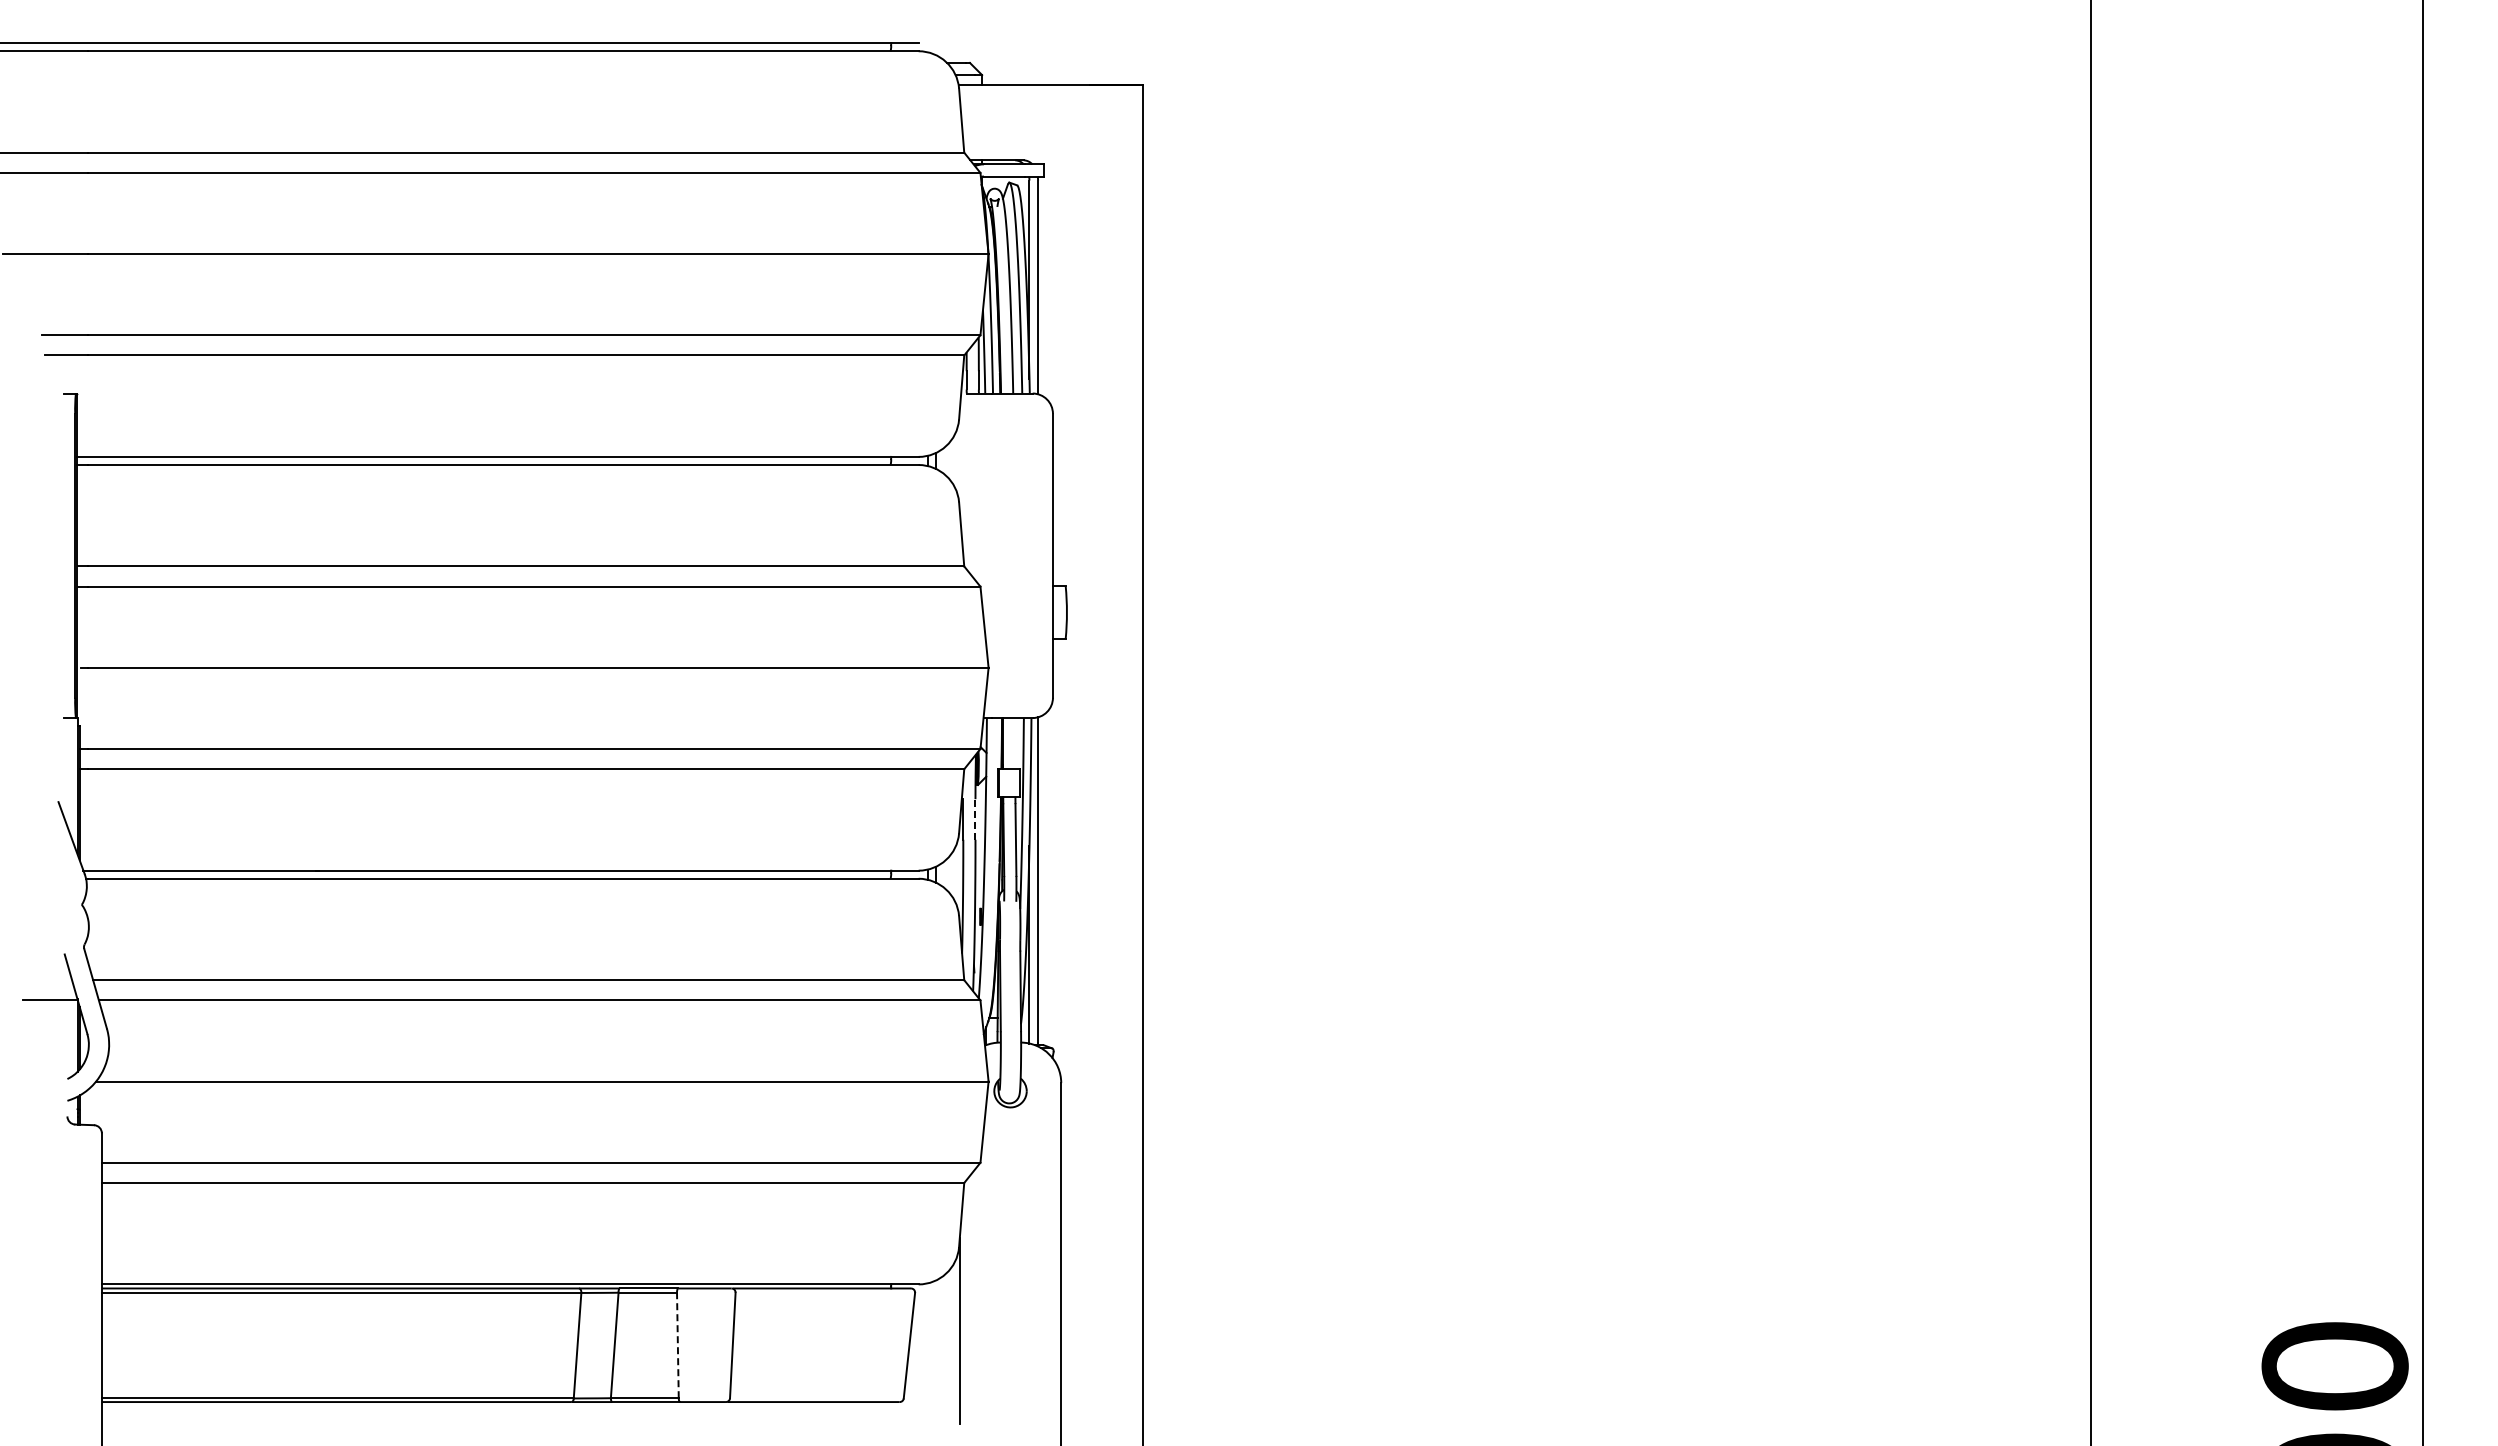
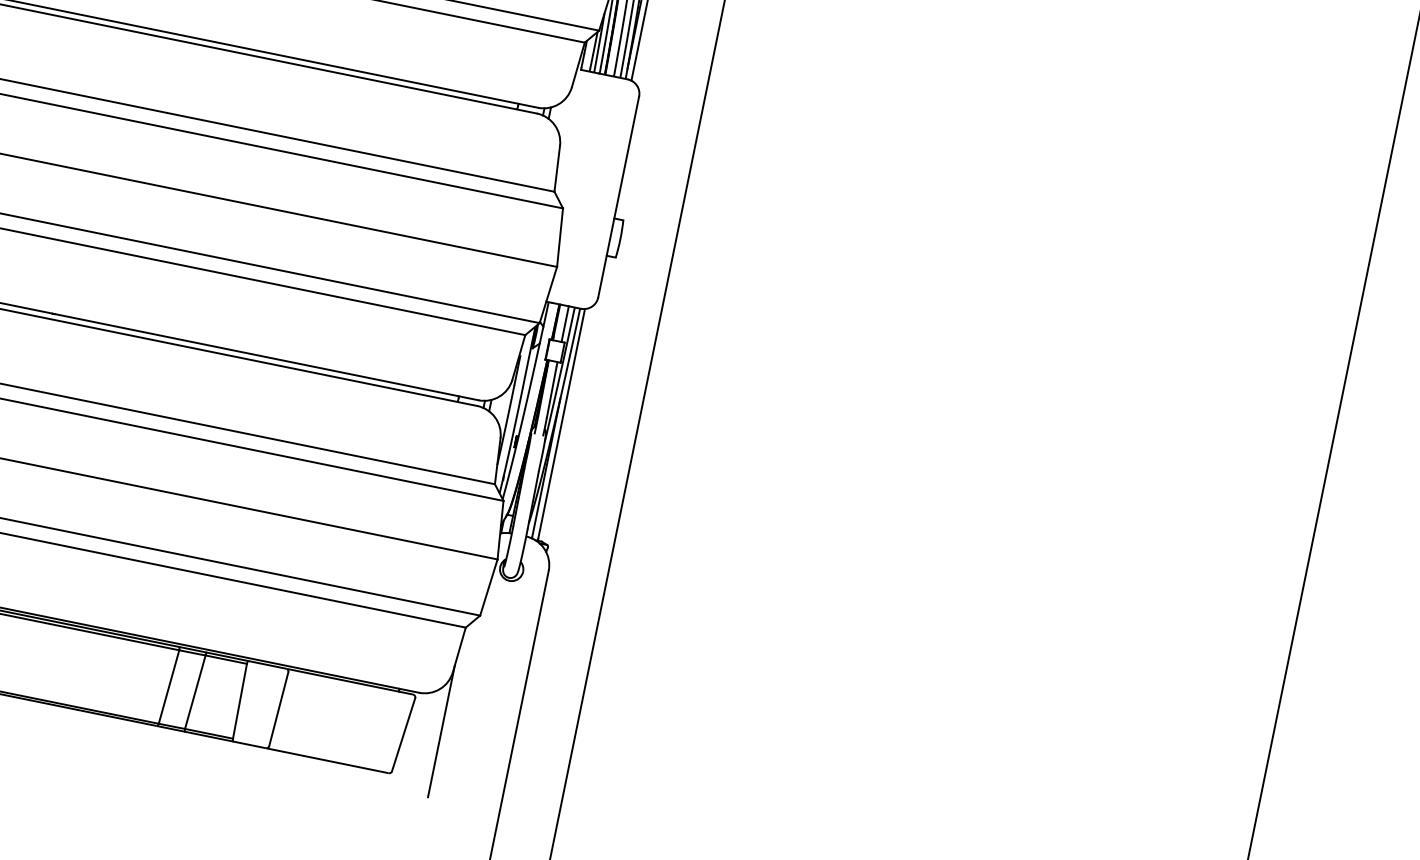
line: (1015, 743) -> (565, 324), added
line: (975, 818) -> (526, 371), dashed -> solid
line: (677, 1345) -> (239, 701), dashed -> solid

